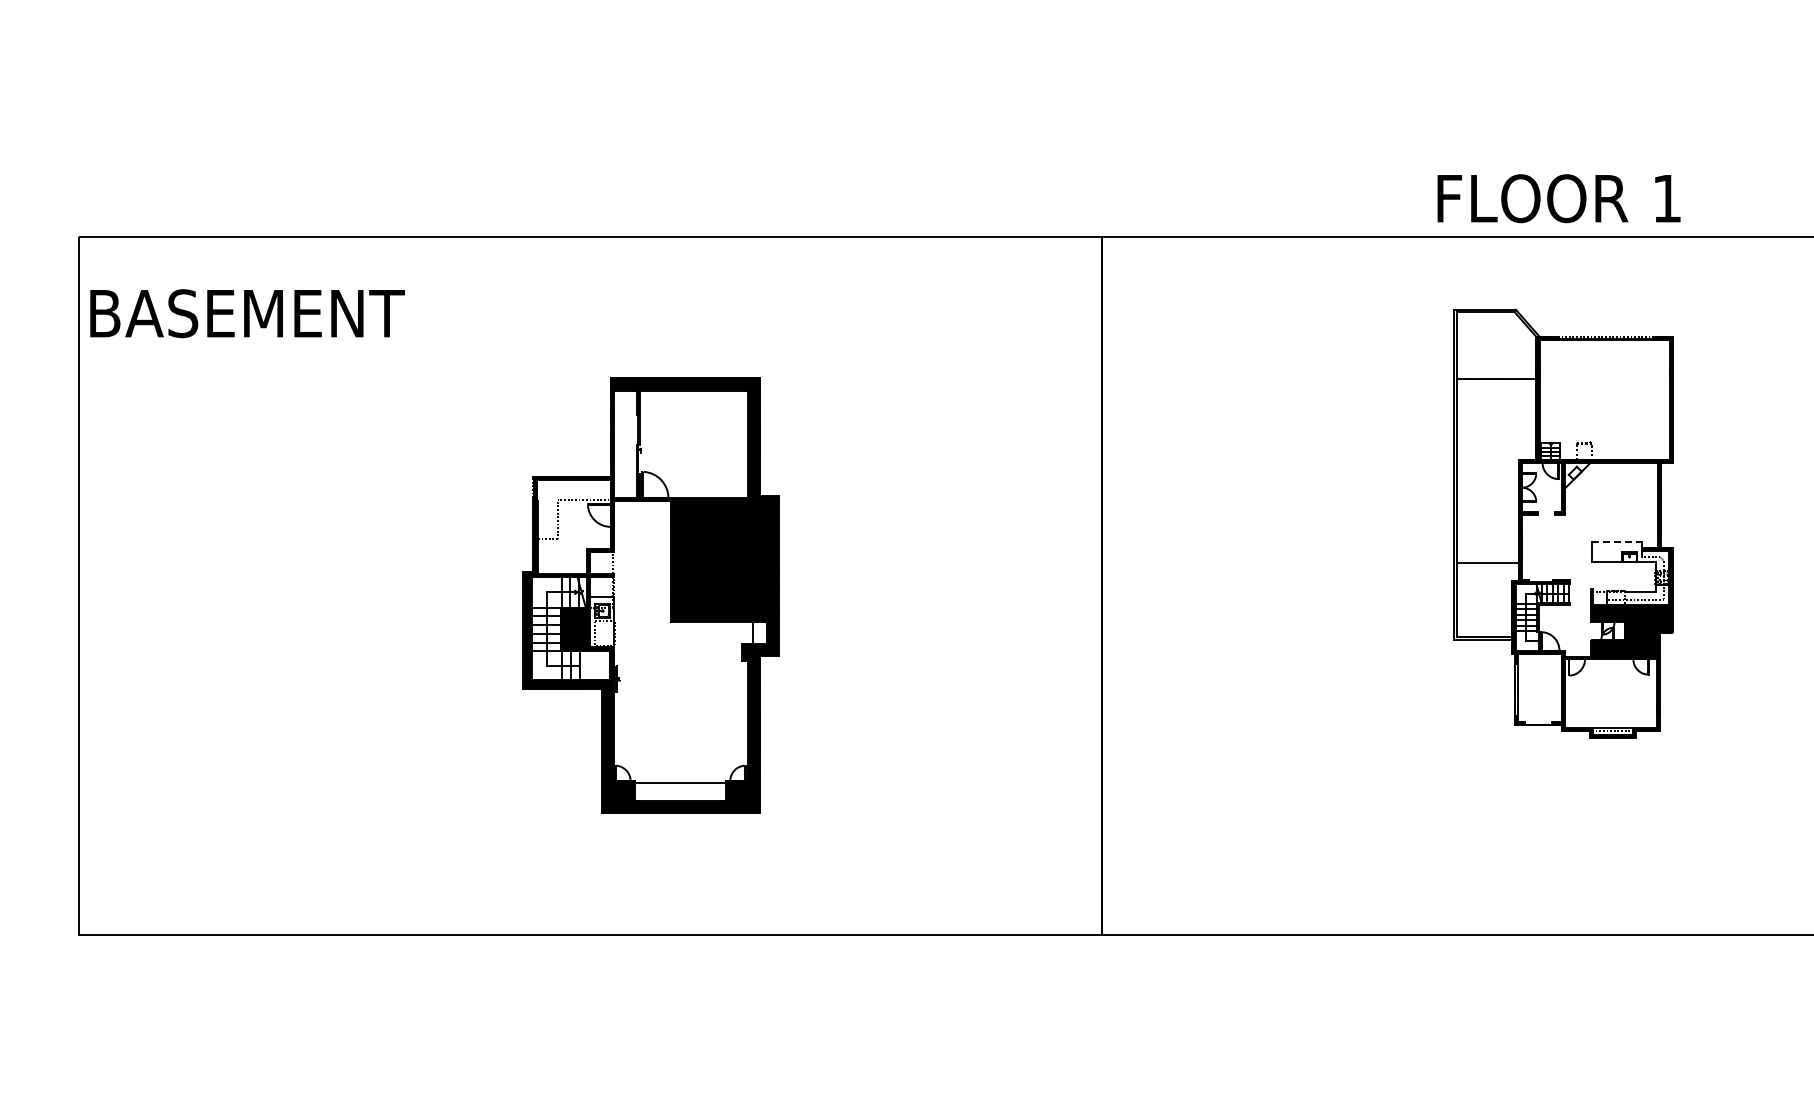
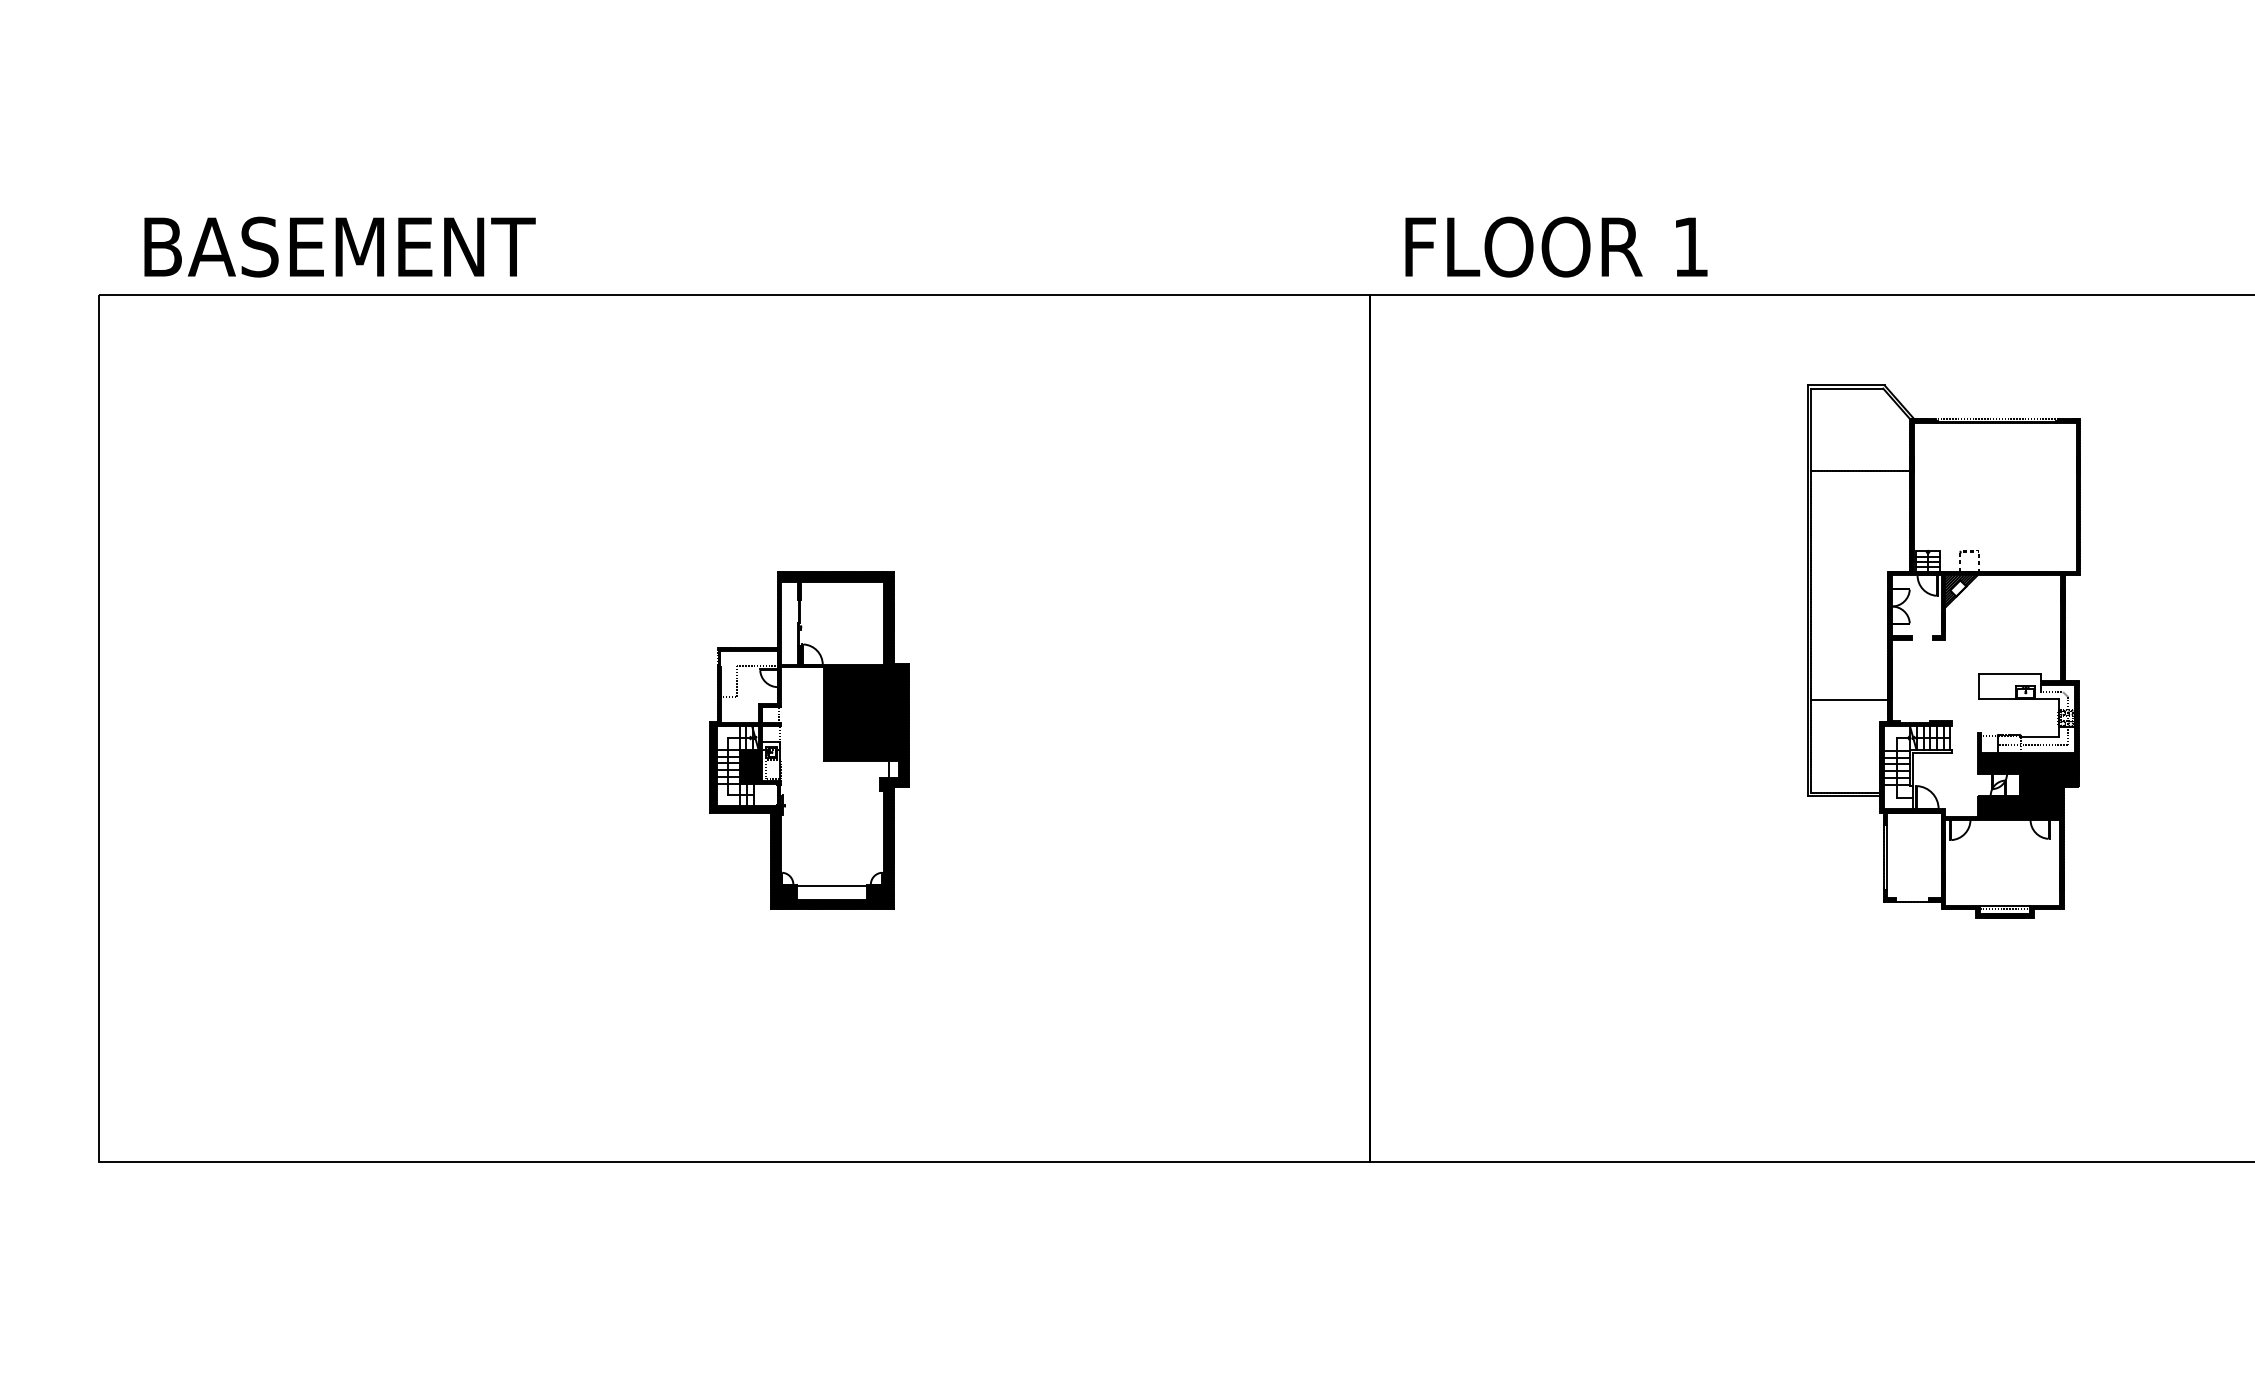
text: (1558, 198) -> (1555, 246), moved
text: (247, 313) -> (339, 246), moved
hatch: (1576, 474) -> (1959, 590), added
line: (1617, 541) -> (2010, 673), dashed -> solid
part: (650, 595) -> (808, 740), size x0.62

